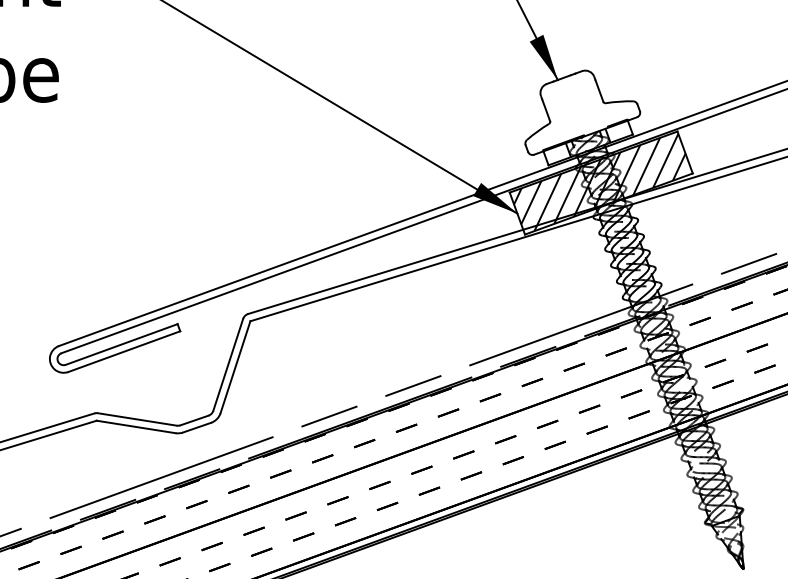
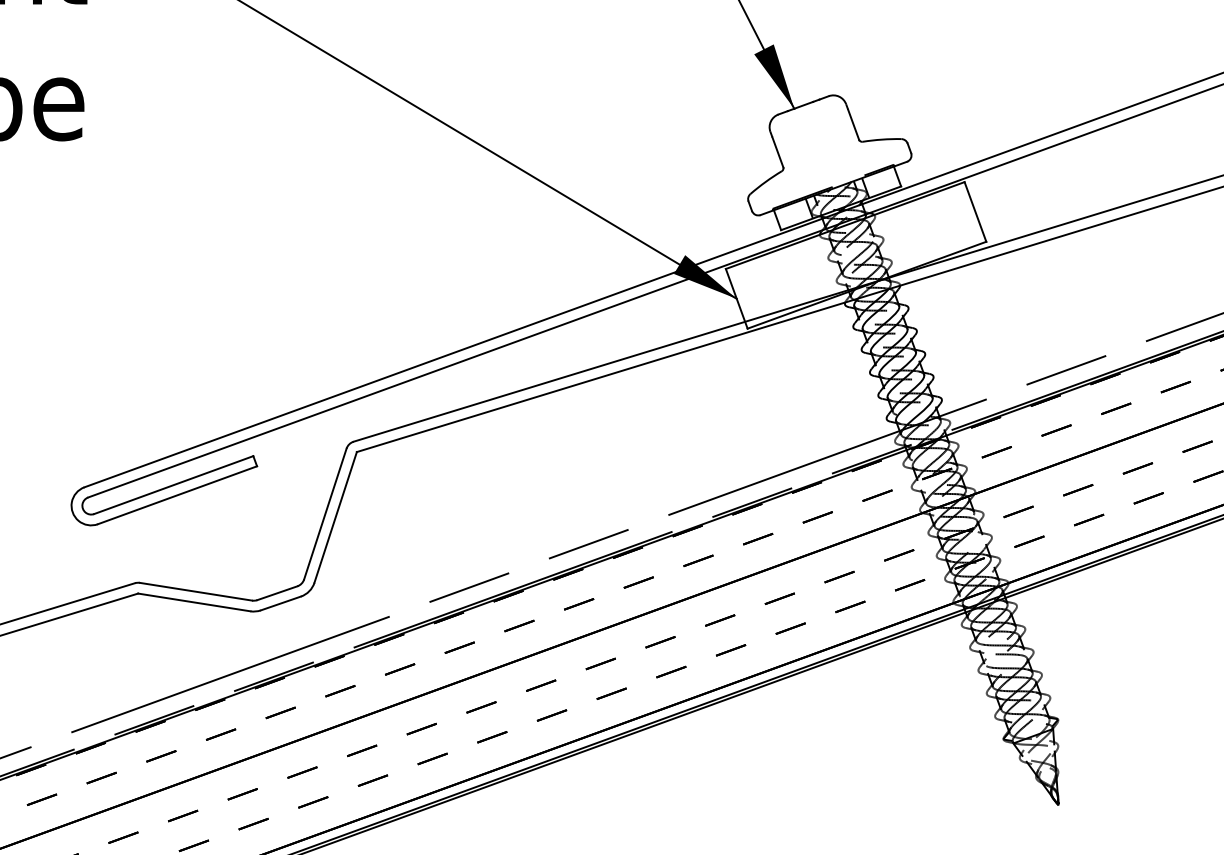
hatch: (603, 182) -> (859, 254), removed

